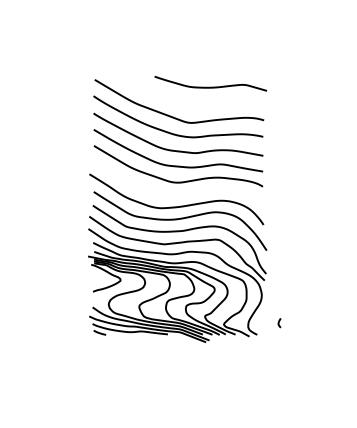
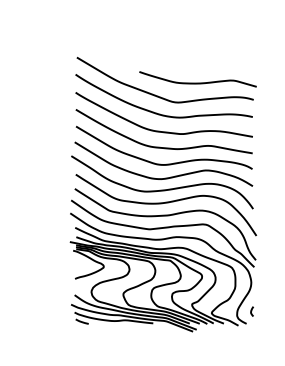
curve: (210, 86) -> (197, 82), moved
curve: (180, 194) -> (166, 177), added
curve: (279, 323) -> (252, 312), moved

